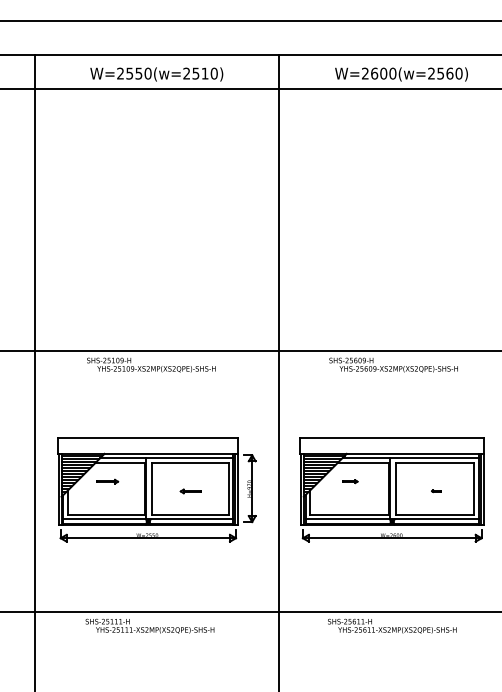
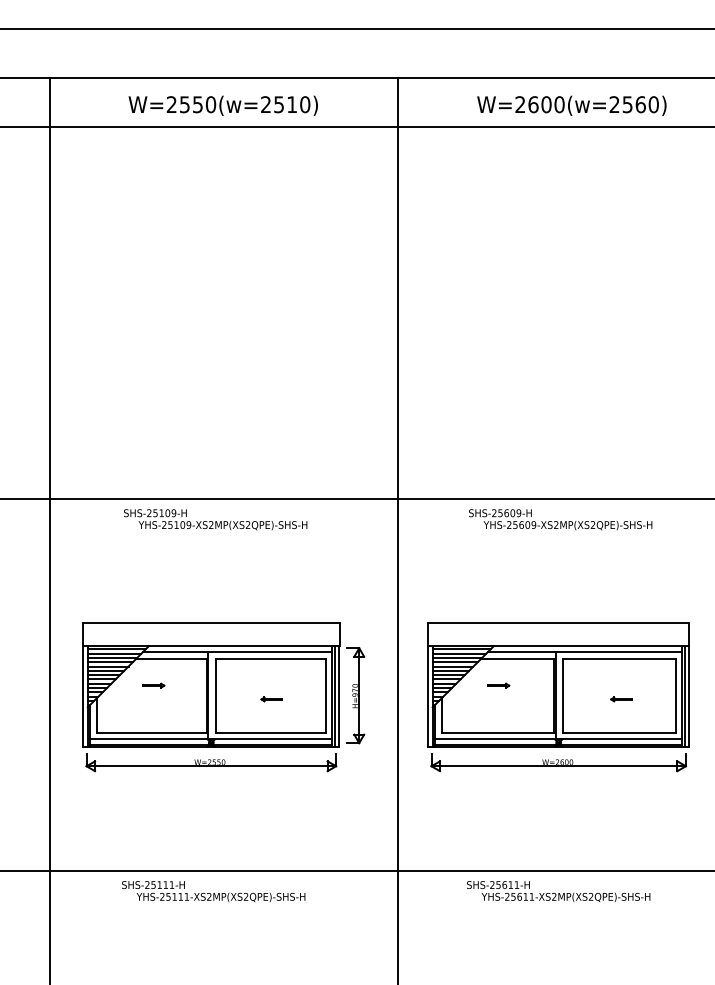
part: (108, 481) -> (154, 685), size x0.71
part: (190, 490) -> (271, 698), size x0.71
part: (436, 490) -> (621, 698), size x1.67

